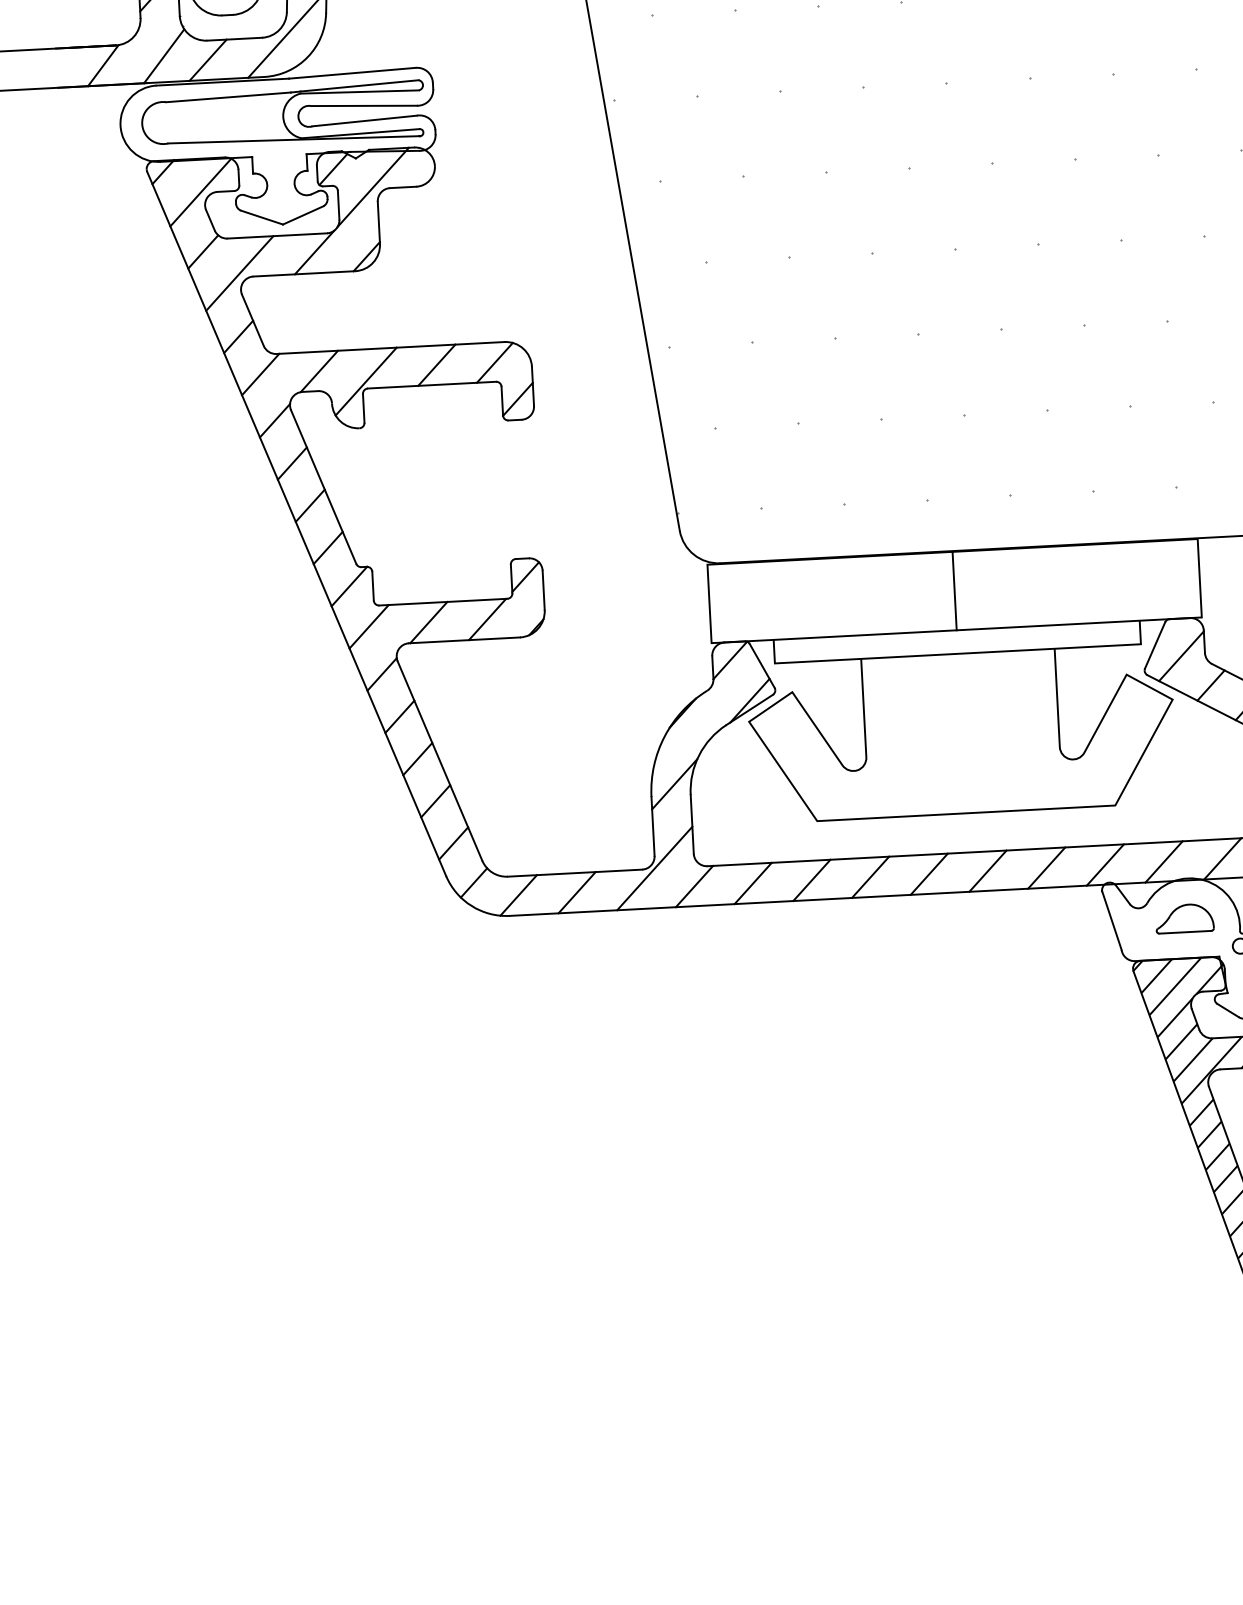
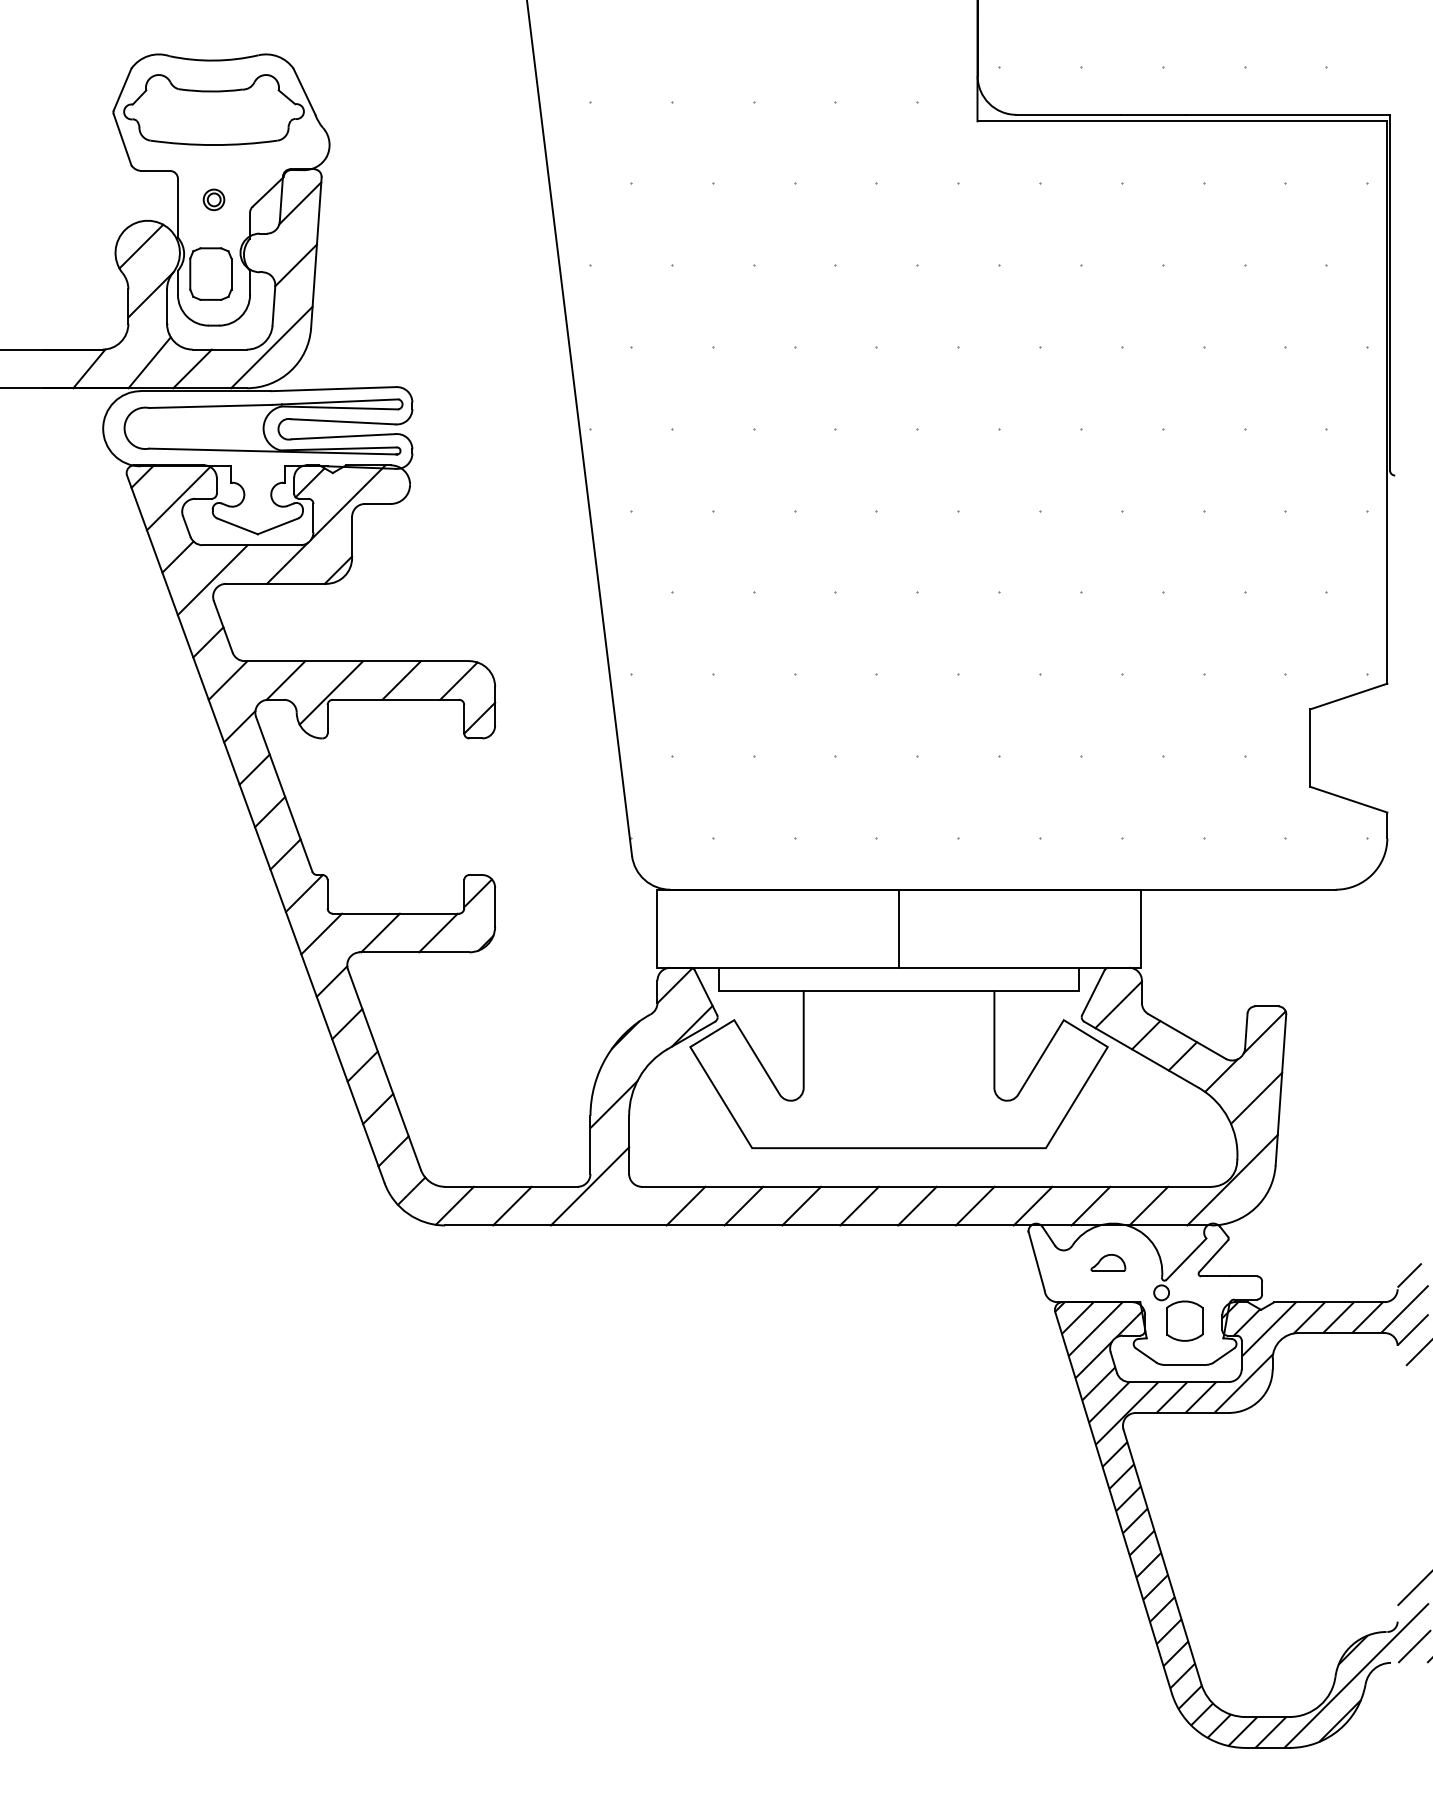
line: (693, 885) -> (627, 1205), removed
part: (1184, 918) -> (1108, 1262), size x0.6

